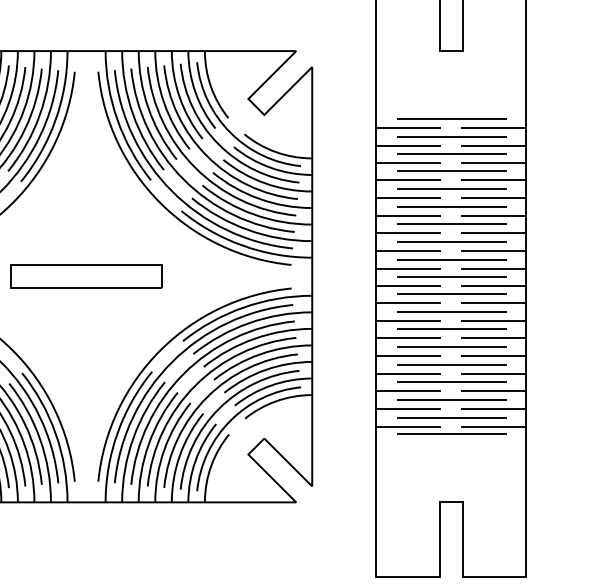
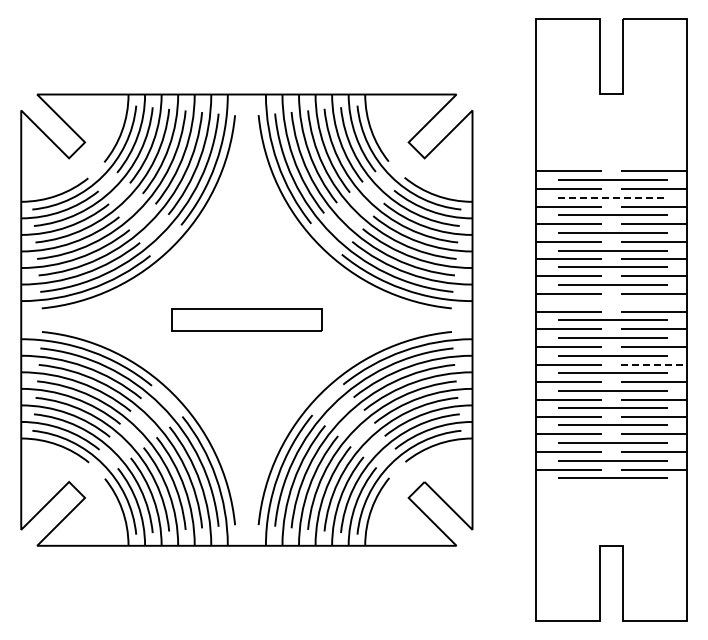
line: (452, 118) -> (612, 161), removed
line: (452, 154) -> (612, 197), solid -> dashed
line: (452, 259) -> (612, 302), removed
line: (494, 321) -> (654, 364), solid -> dashed

